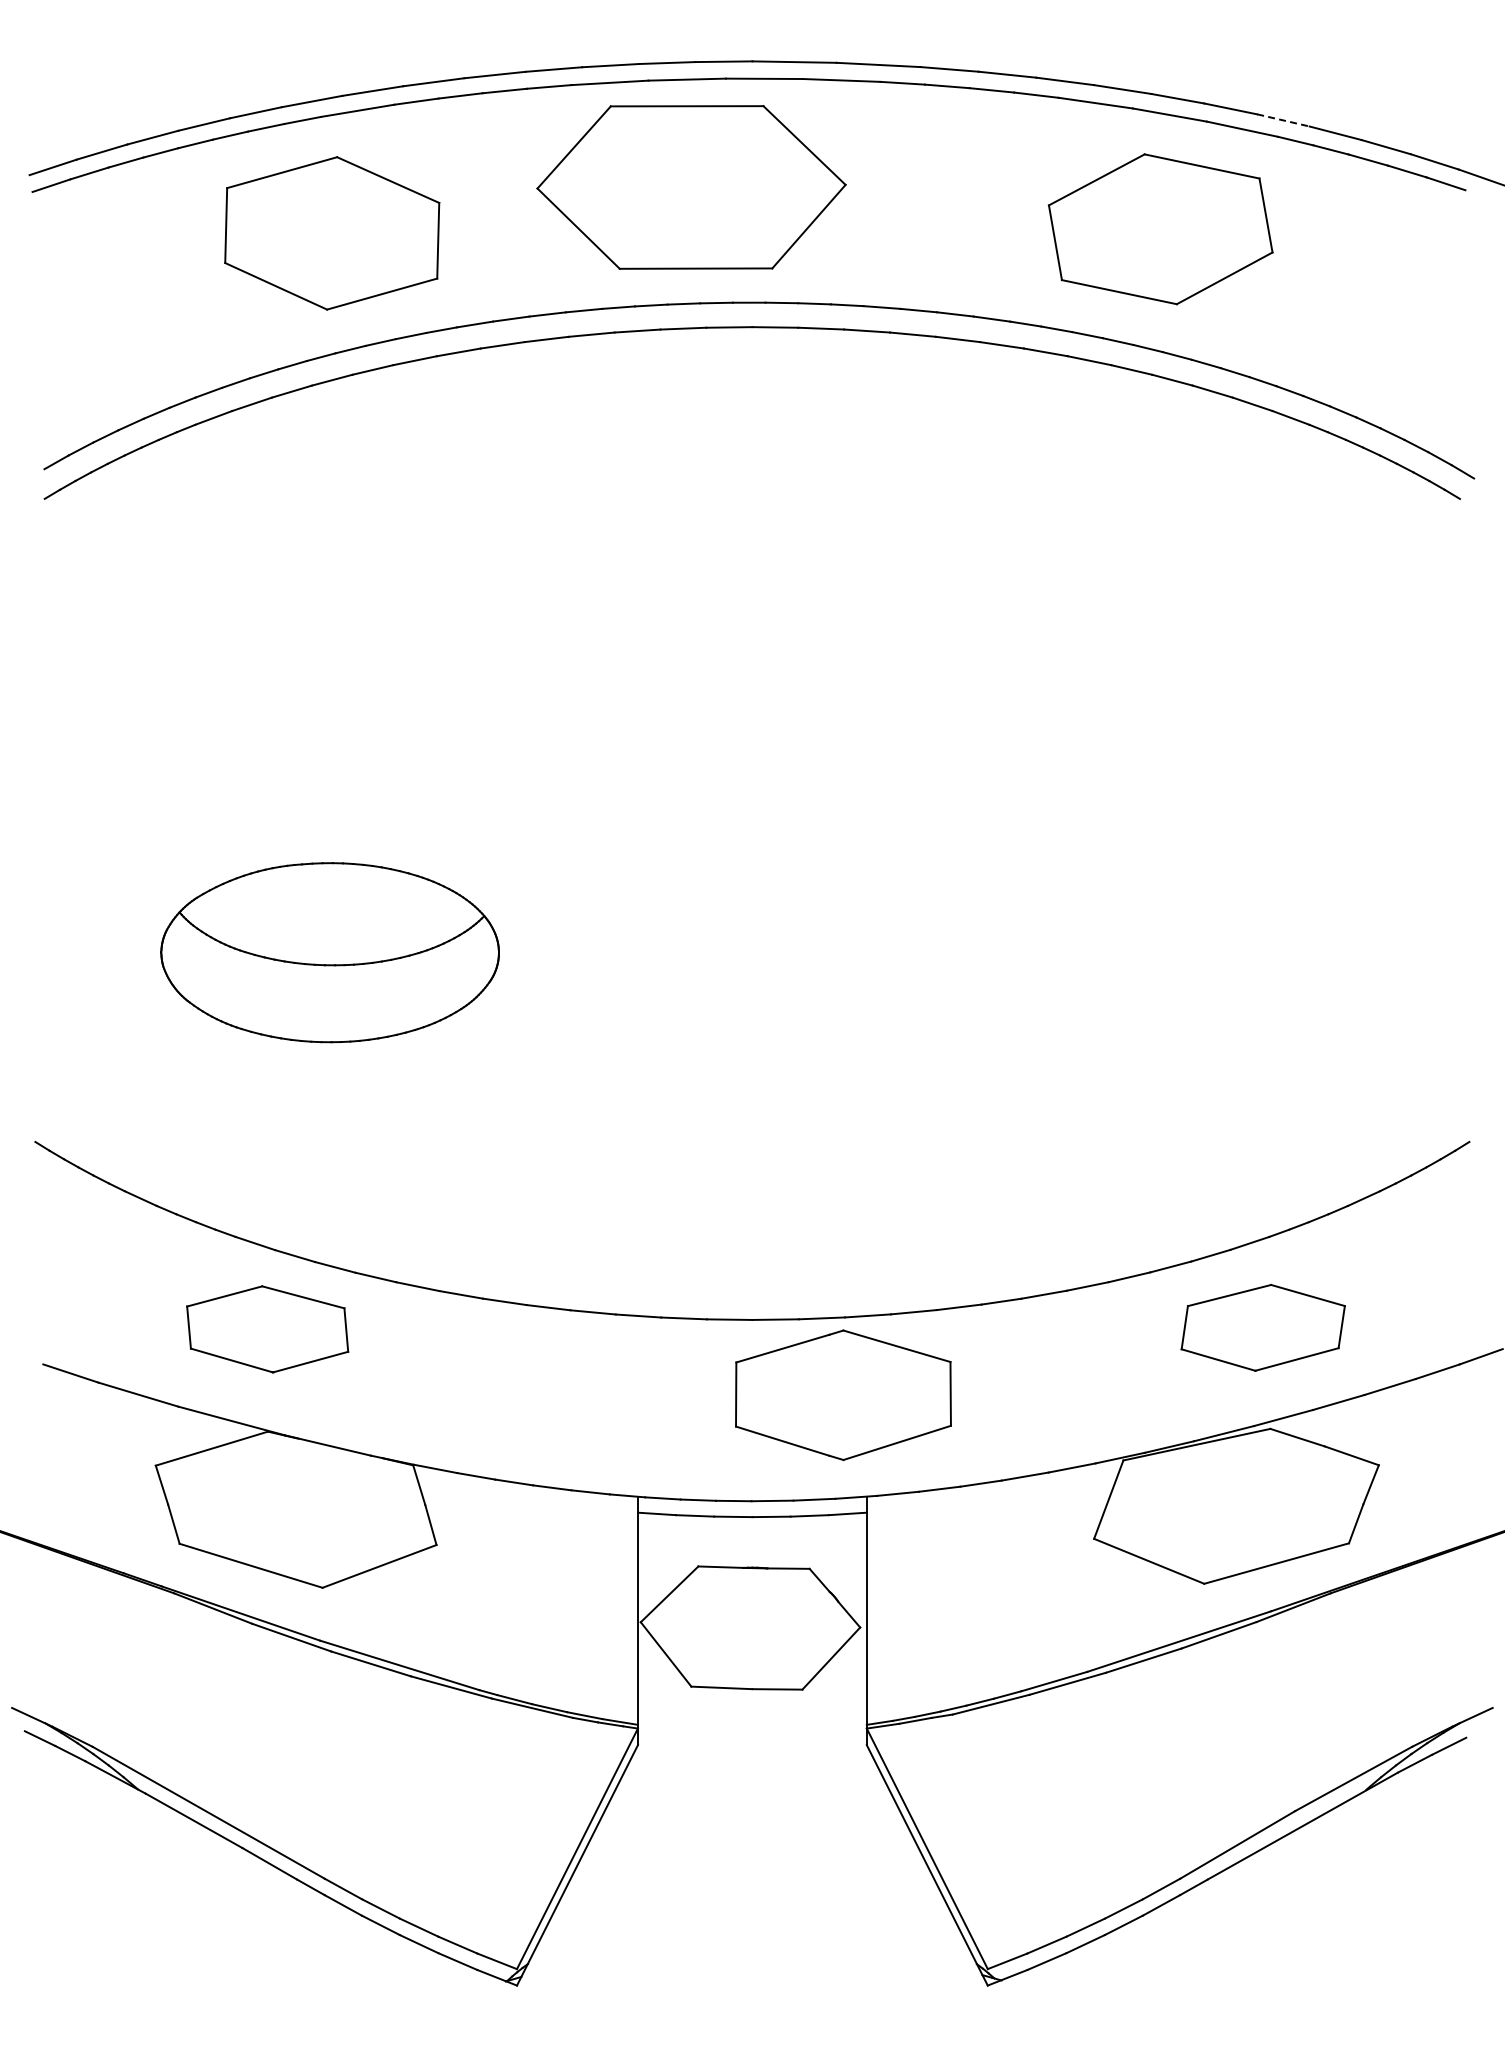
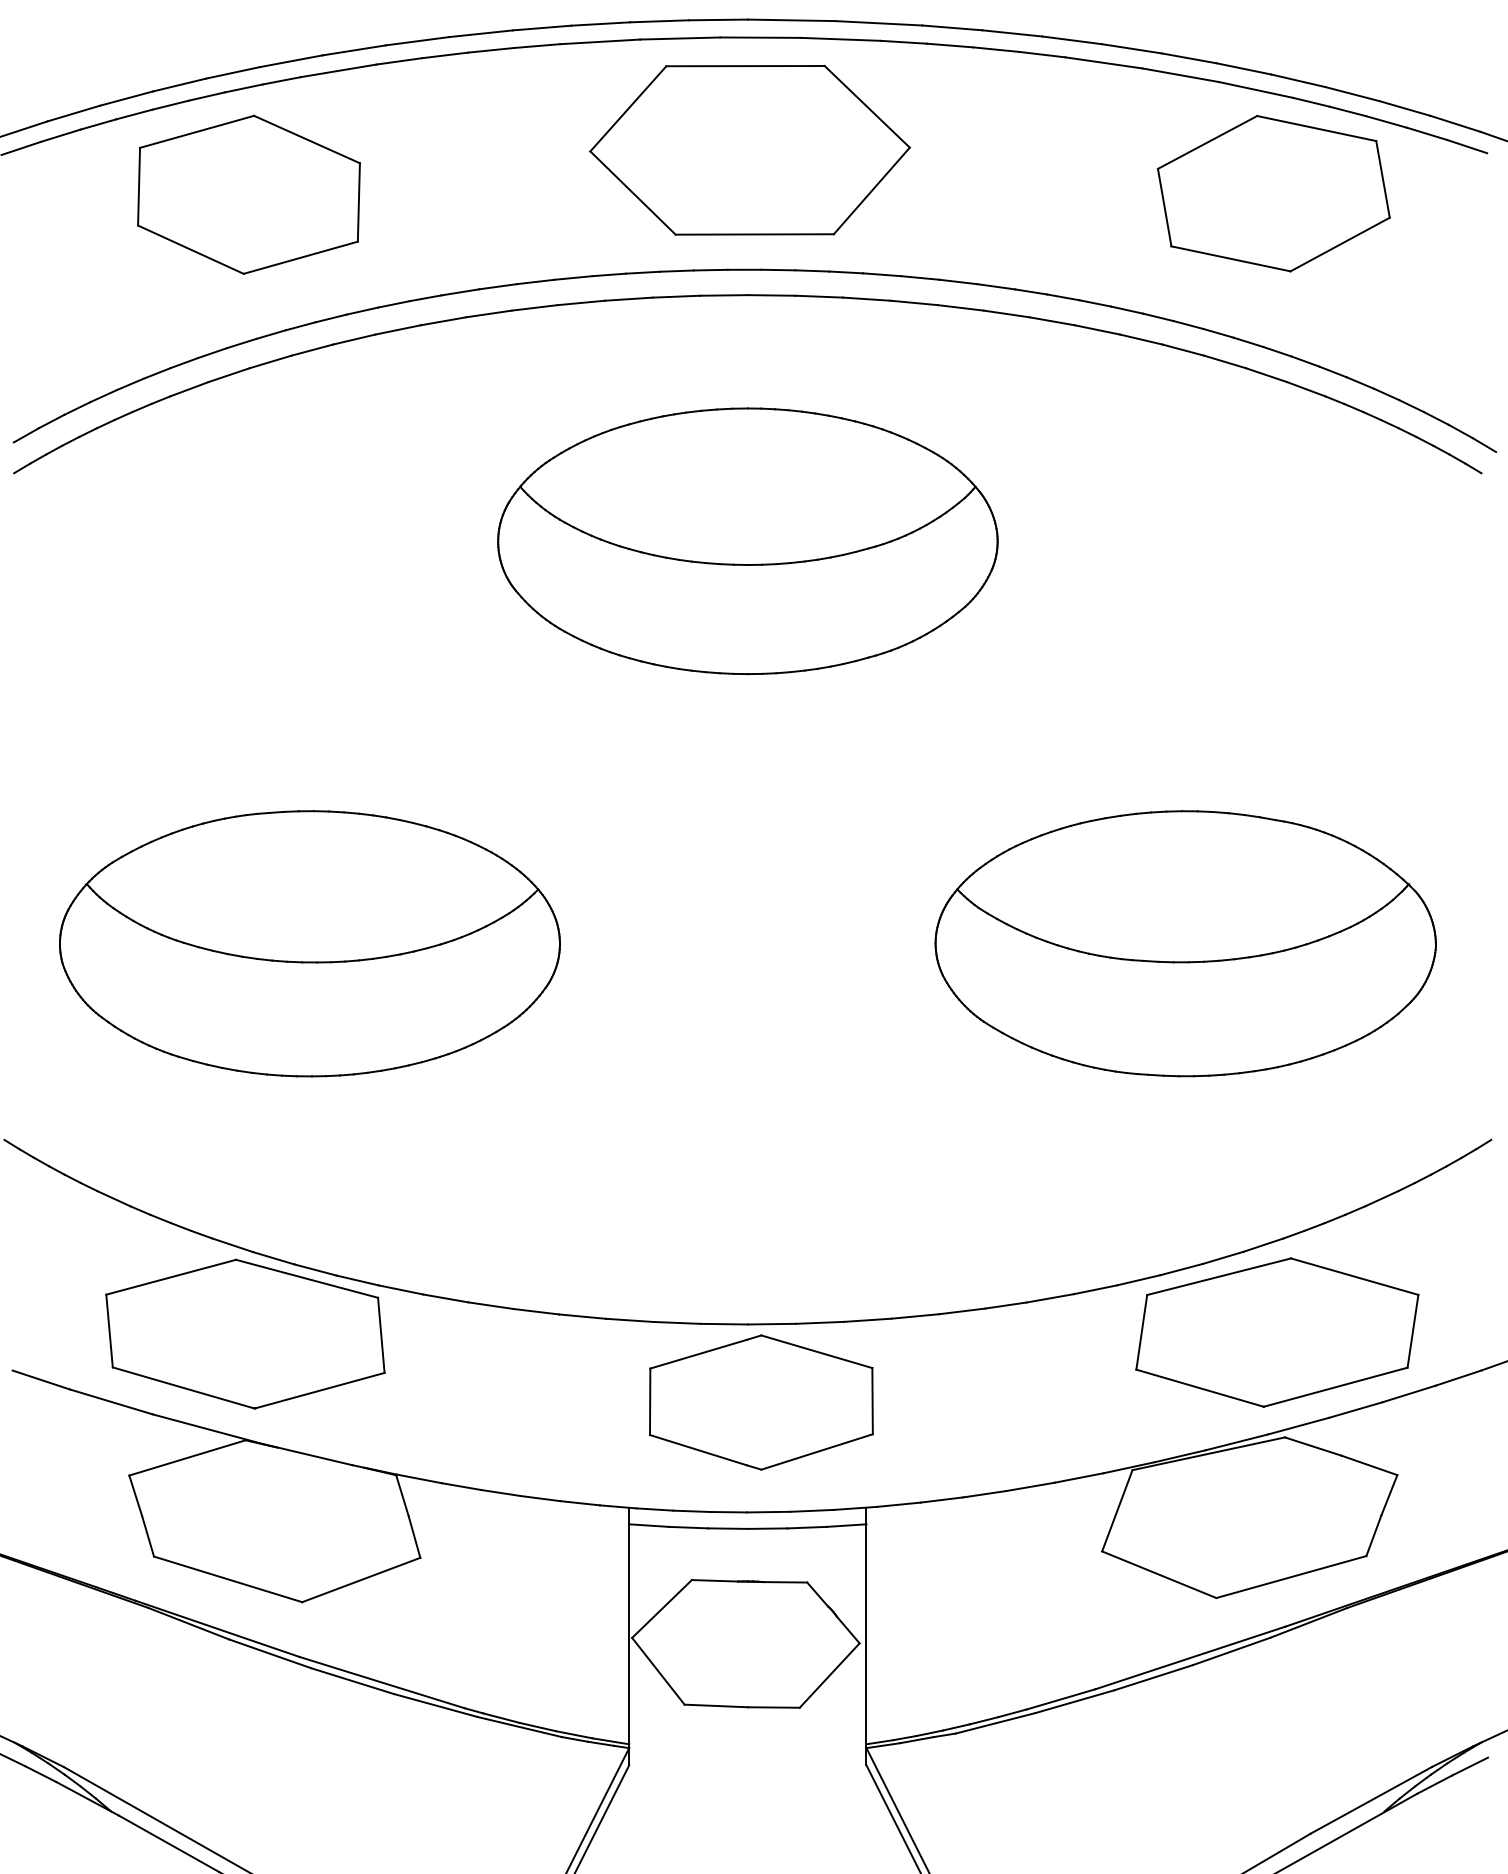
line: (1283, 120) -> (1298, 80), dashed -> solid
part: (691, 187) -> (750, 150), moved
part: (1160, 229) -> (1273, 193), moved
part: (332, 233) -> (249, 194), moved
part: (752, 564) -> (747, 541), added
part: (330, 952) -> (310, 943), size x1.43
part: (1174, 952) -> (1185, 943), added
part: (1263, 1327) -> (1277, 1332), size x1.67
part: (267, 1329) -> (245, 1334), size x1.67
part: (843, 1394) -> (761, 1401), moved

